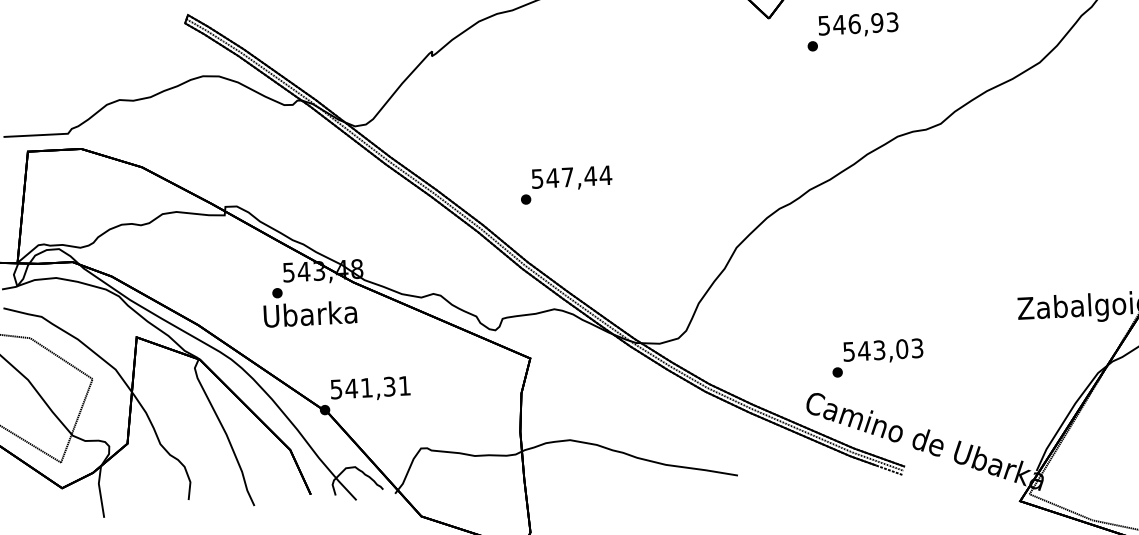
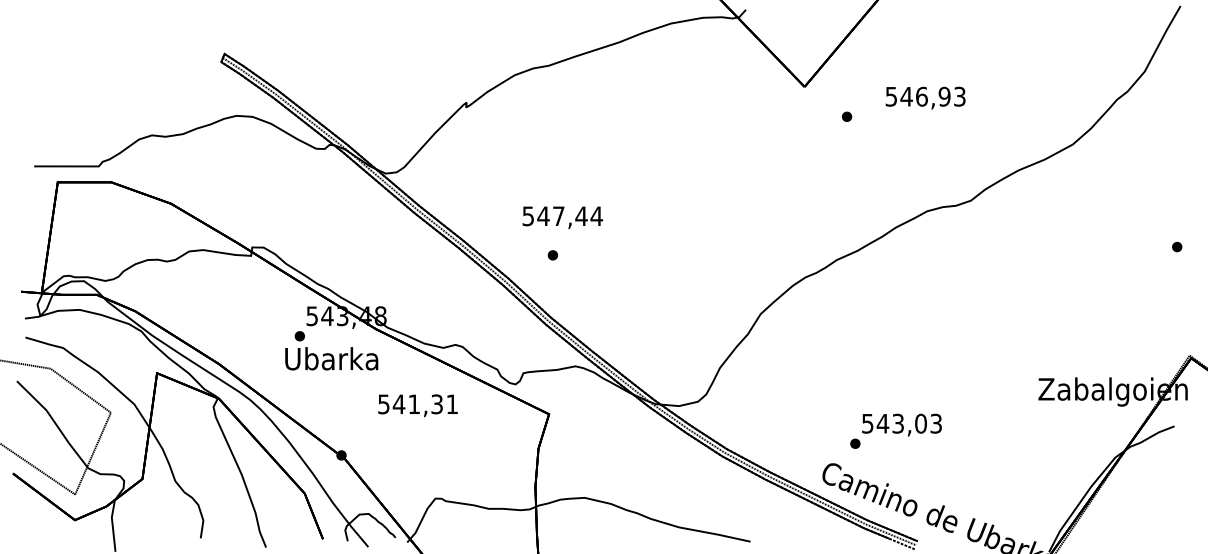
text: (858, 24) -> (925, 97), moved
text: (571, 178) -> (562, 217), moved
text: (370, 388) -> (417, 405), moved

